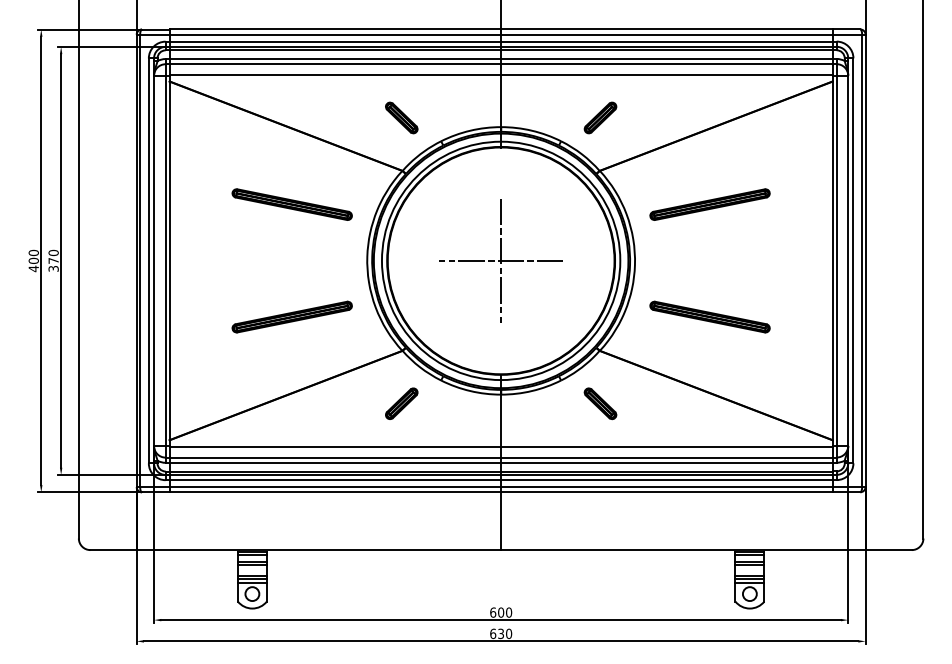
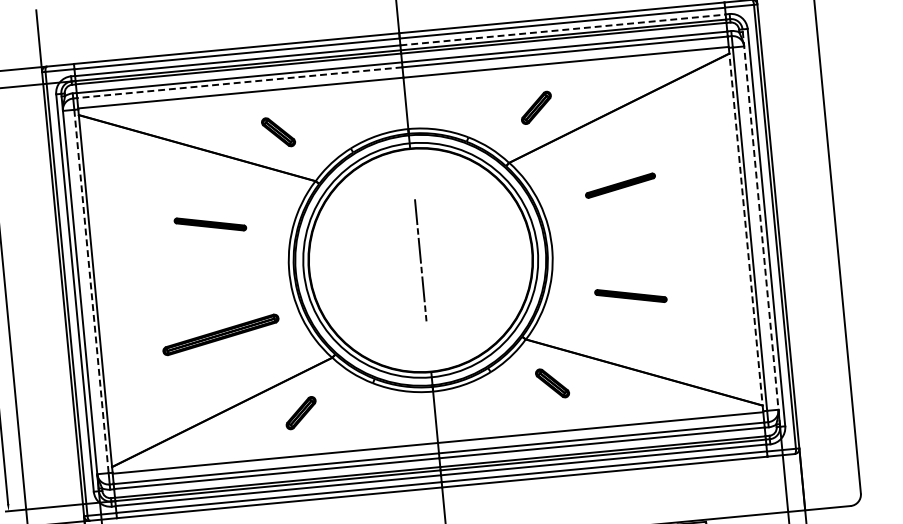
line: (666, 41) -> (562, 29), solid -> dashed
line: (335, 64) -> (239, 82), solid -> dashed
part: (401, 117) -> (278, 131), moved
part: (600, 117) -> (536, 107), moved
part: (291, 204) -> (209, 224), size x0.6
part: (709, 204) -> (619, 185), size x0.6
line: (500, 260) -> (420, 260), removed
line: (832, 260) -> (745, 229), solid -> dashed
line: (848, 260) -> (761, 227), solid -> dashed
line: (165, 261) -> (91, 292), solid -> dashed
part: (709, 316) -> (630, 295), size x0.6
part: (401, 403) -> (300, 412), moved
part: (600, 403) -> (552, 383), moved

